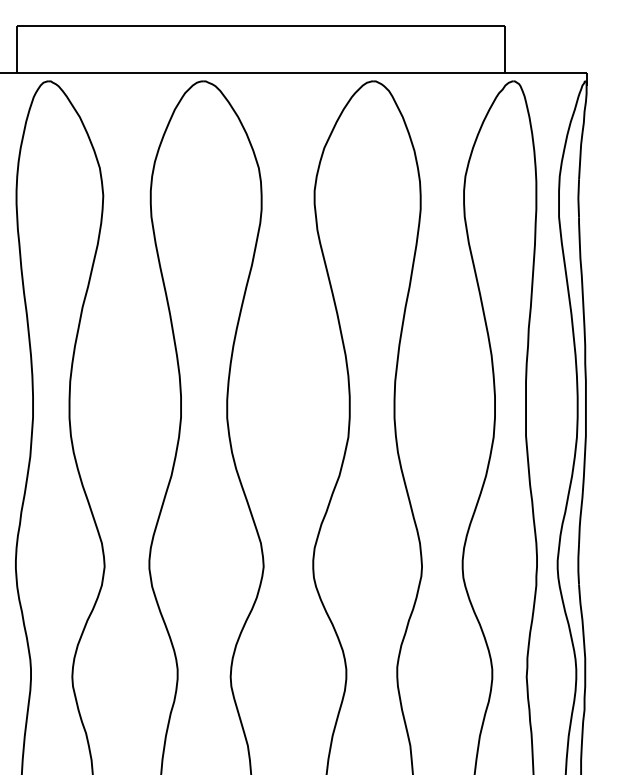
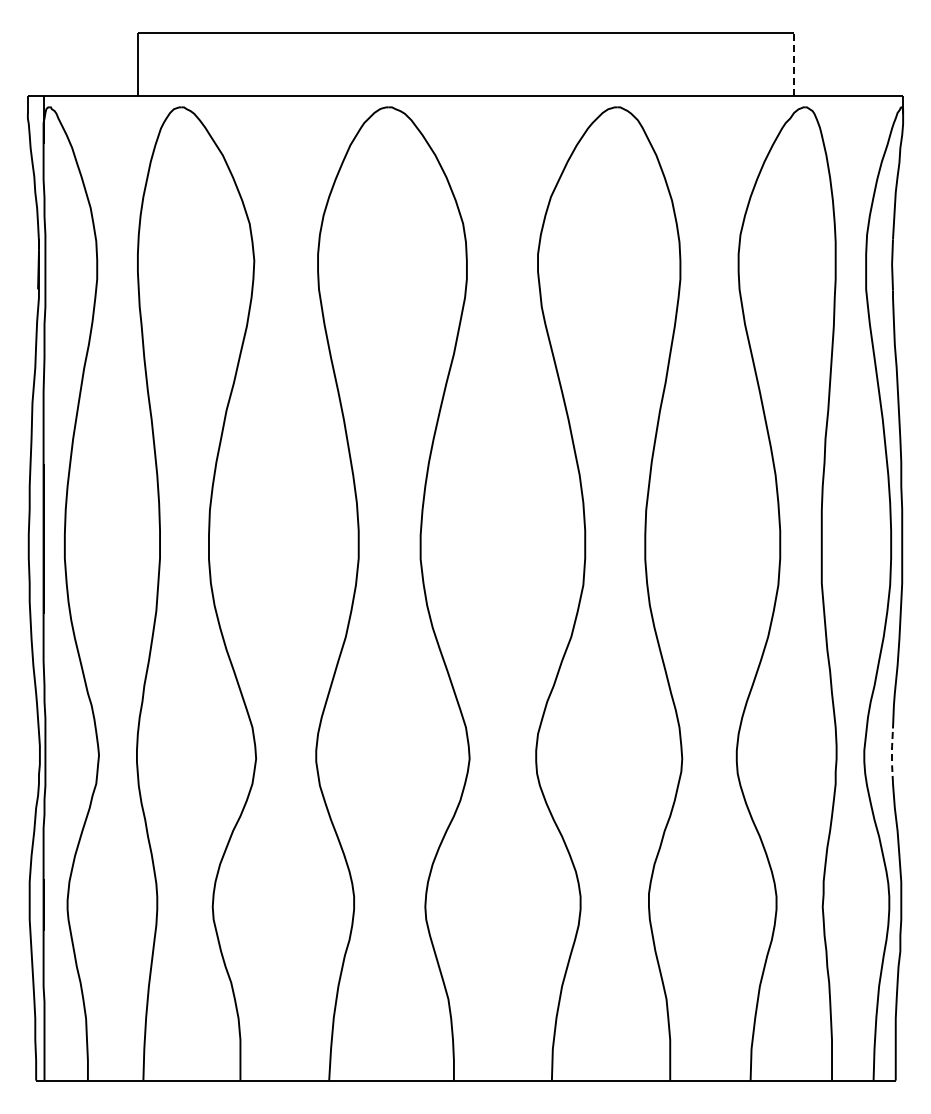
line: (505, 49) -> (794, 64), solid -> dashed
line: (578, 564) -> (892, 755), solid -> dashed

